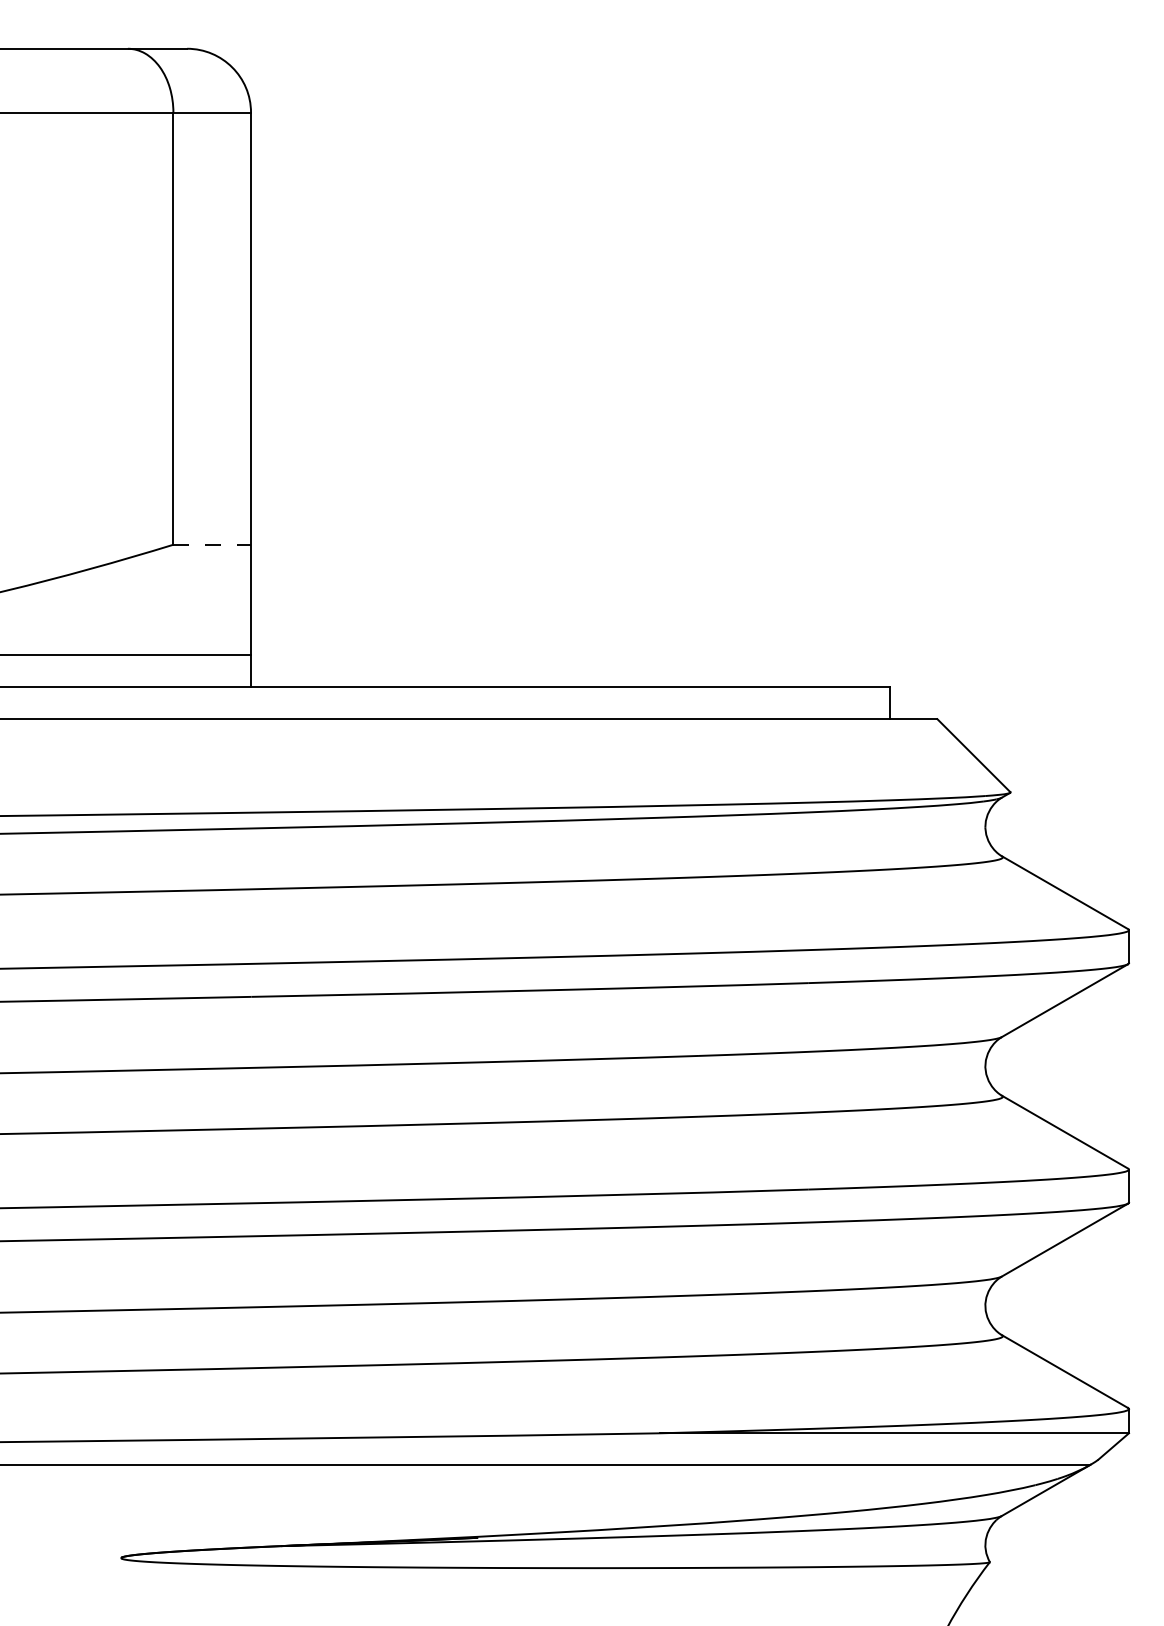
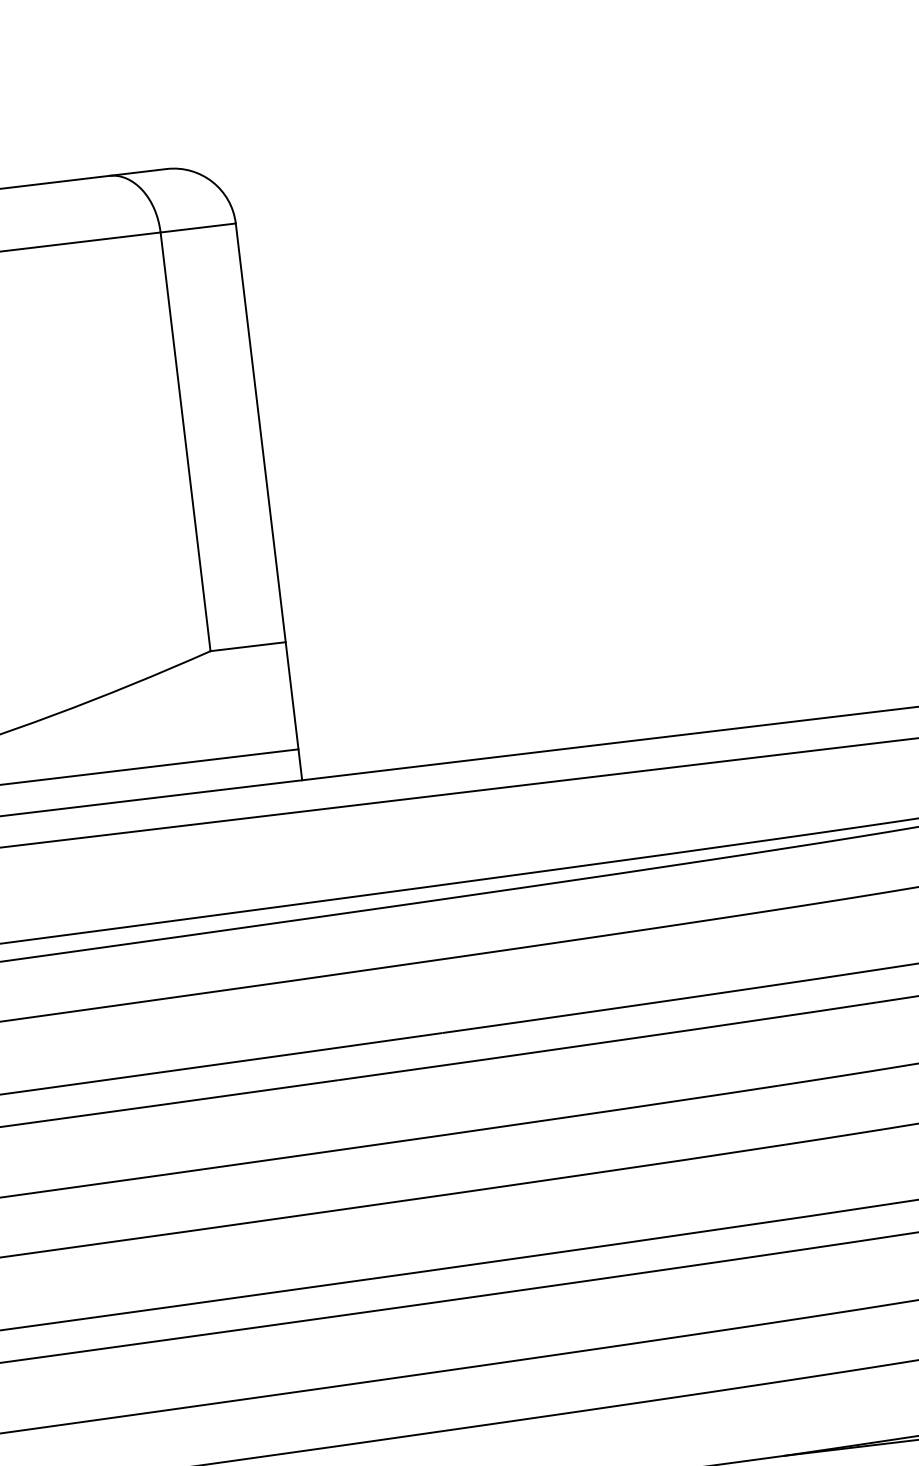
line: (212, 544) -> (248, 646), dashed -> solid

